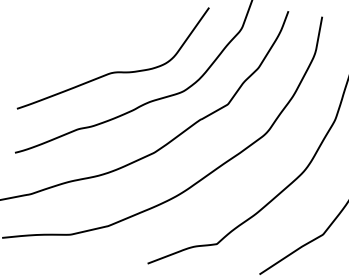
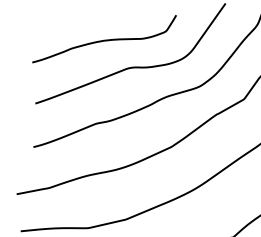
curve: (86, 44) -> (104, 39), added

